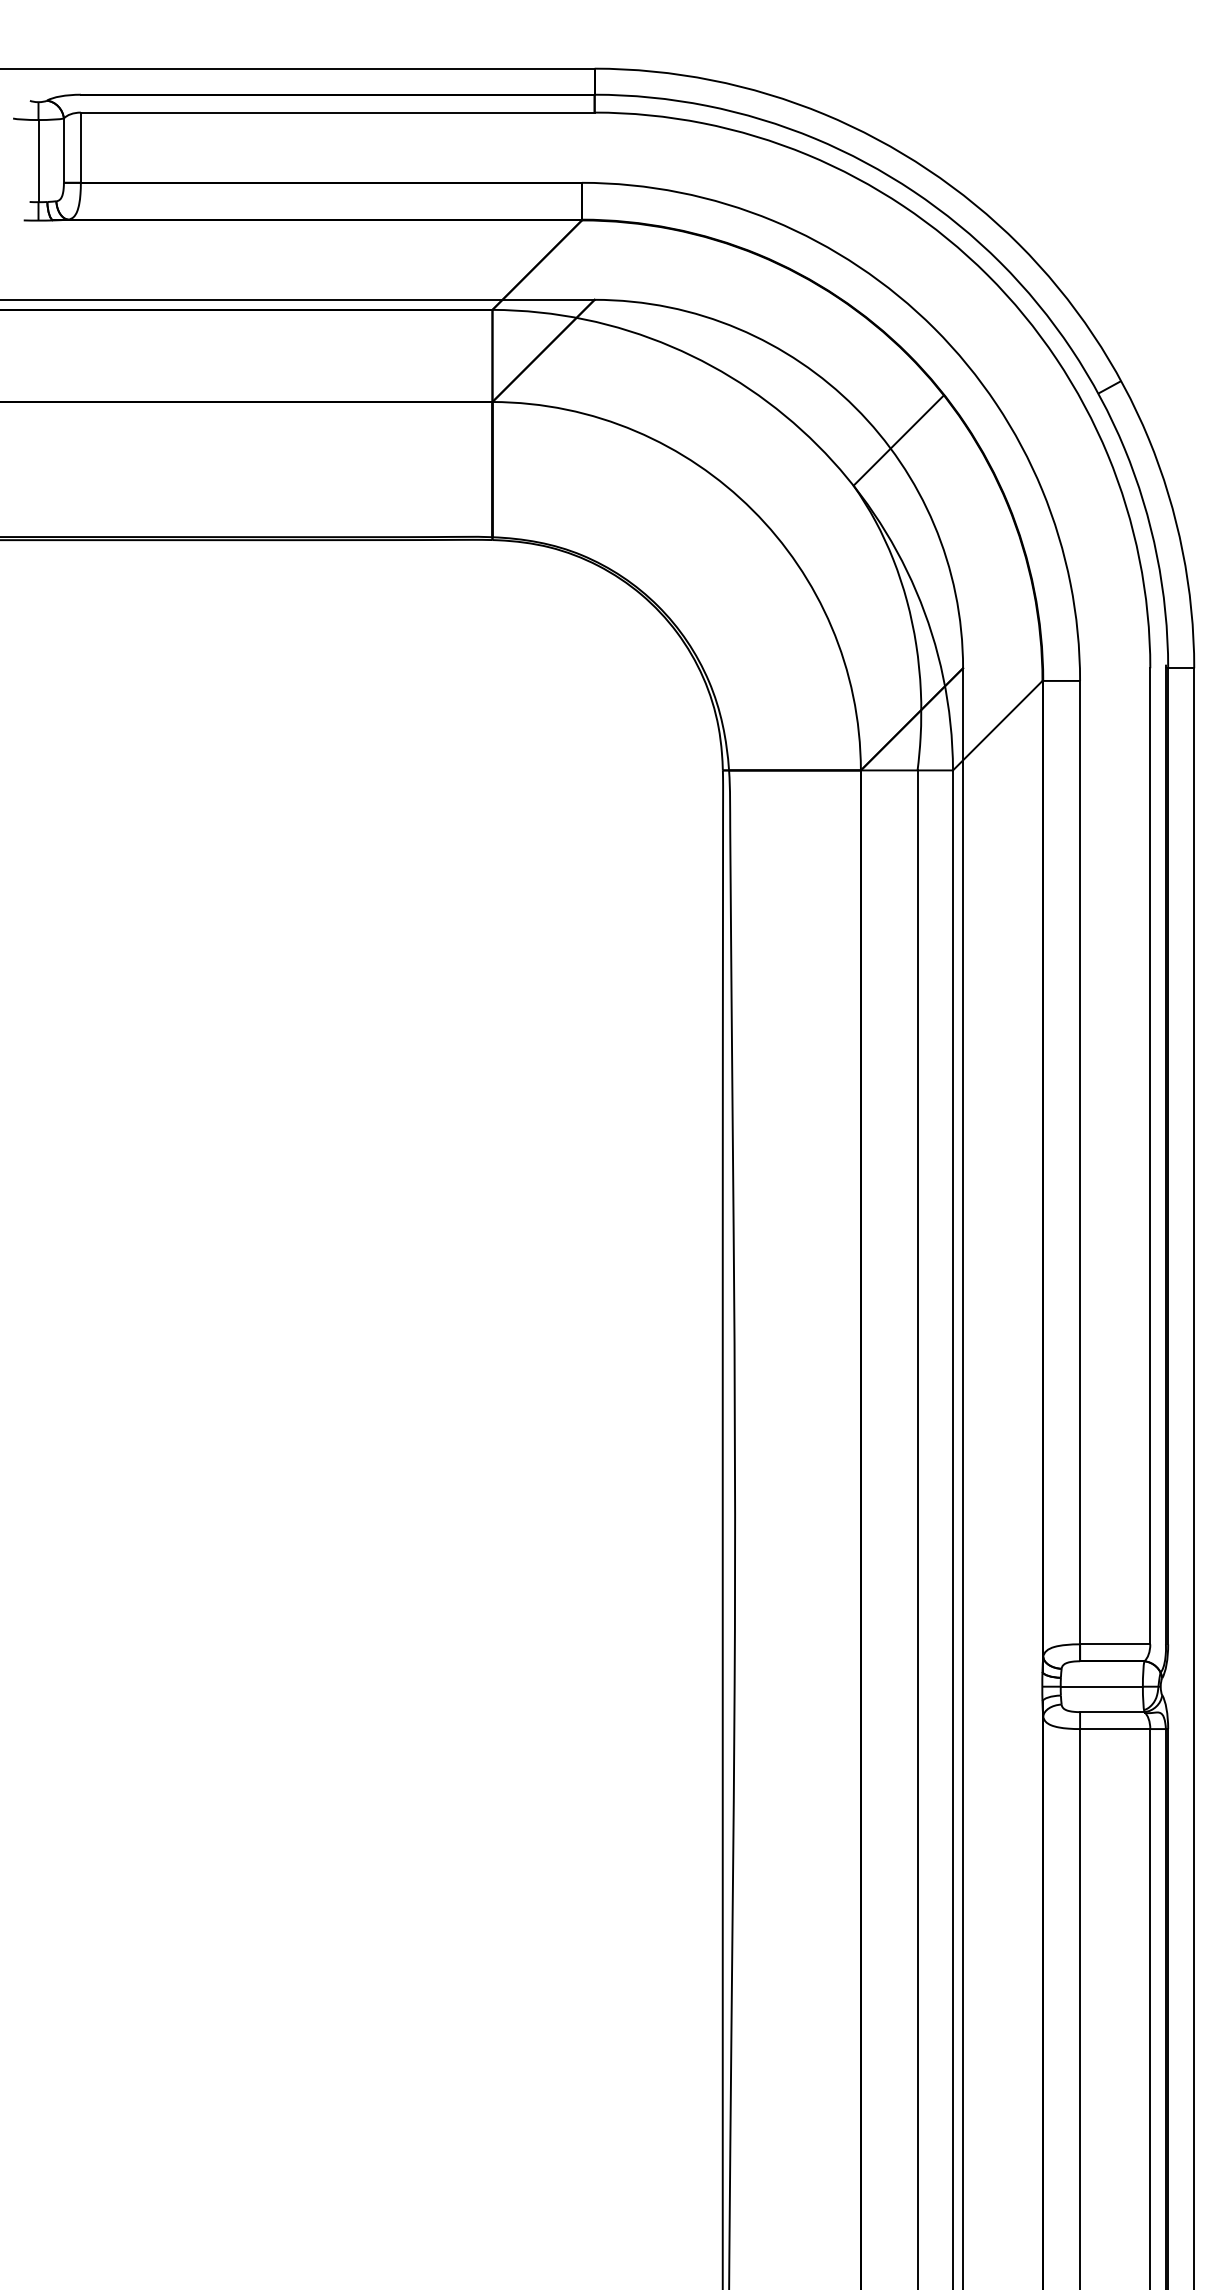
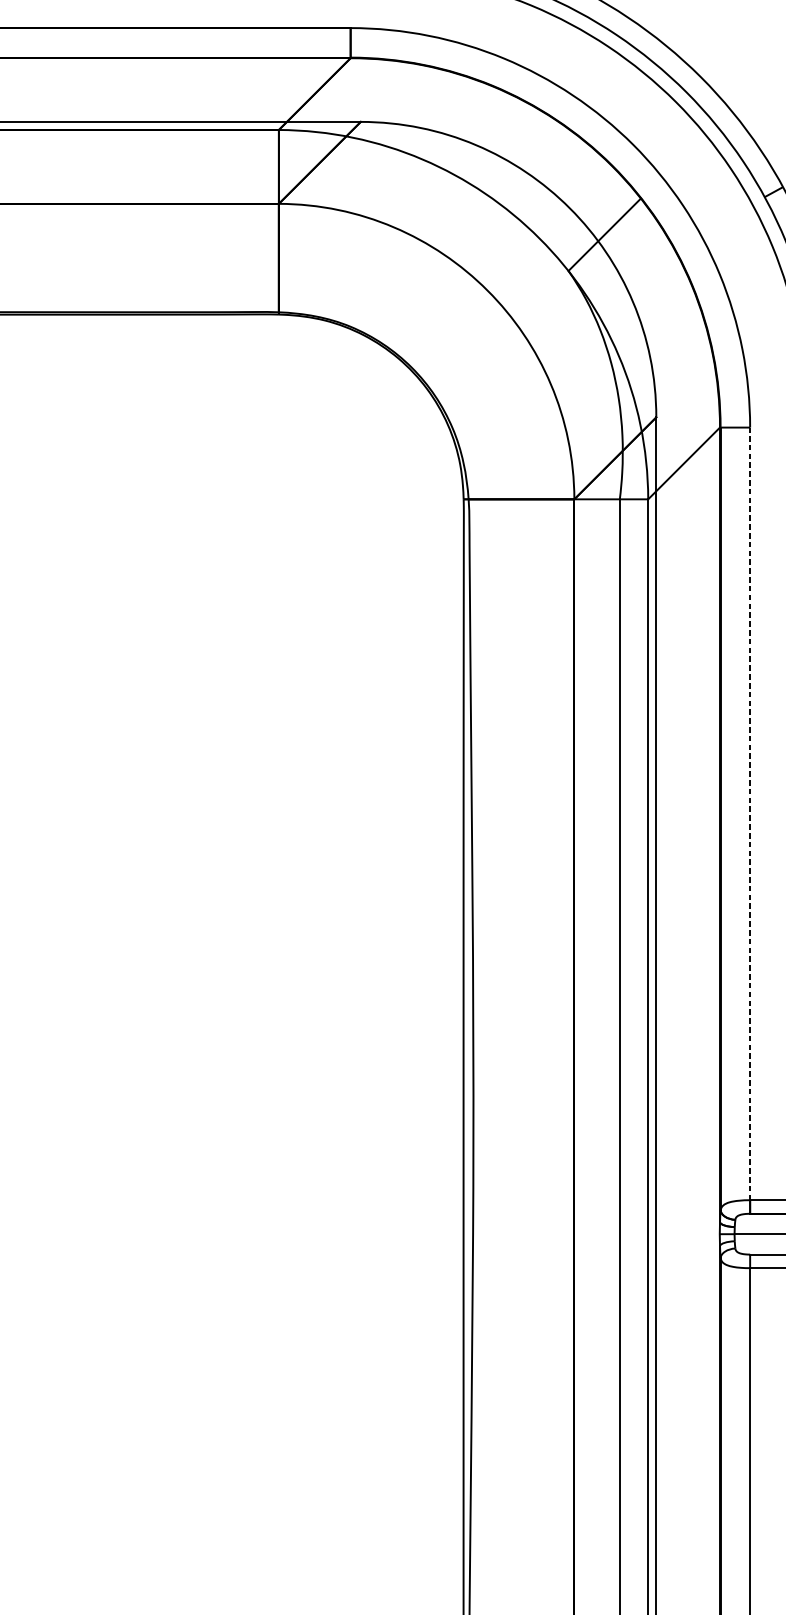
line: (1080, 1162) -> (750, 813), solid -> dashed

